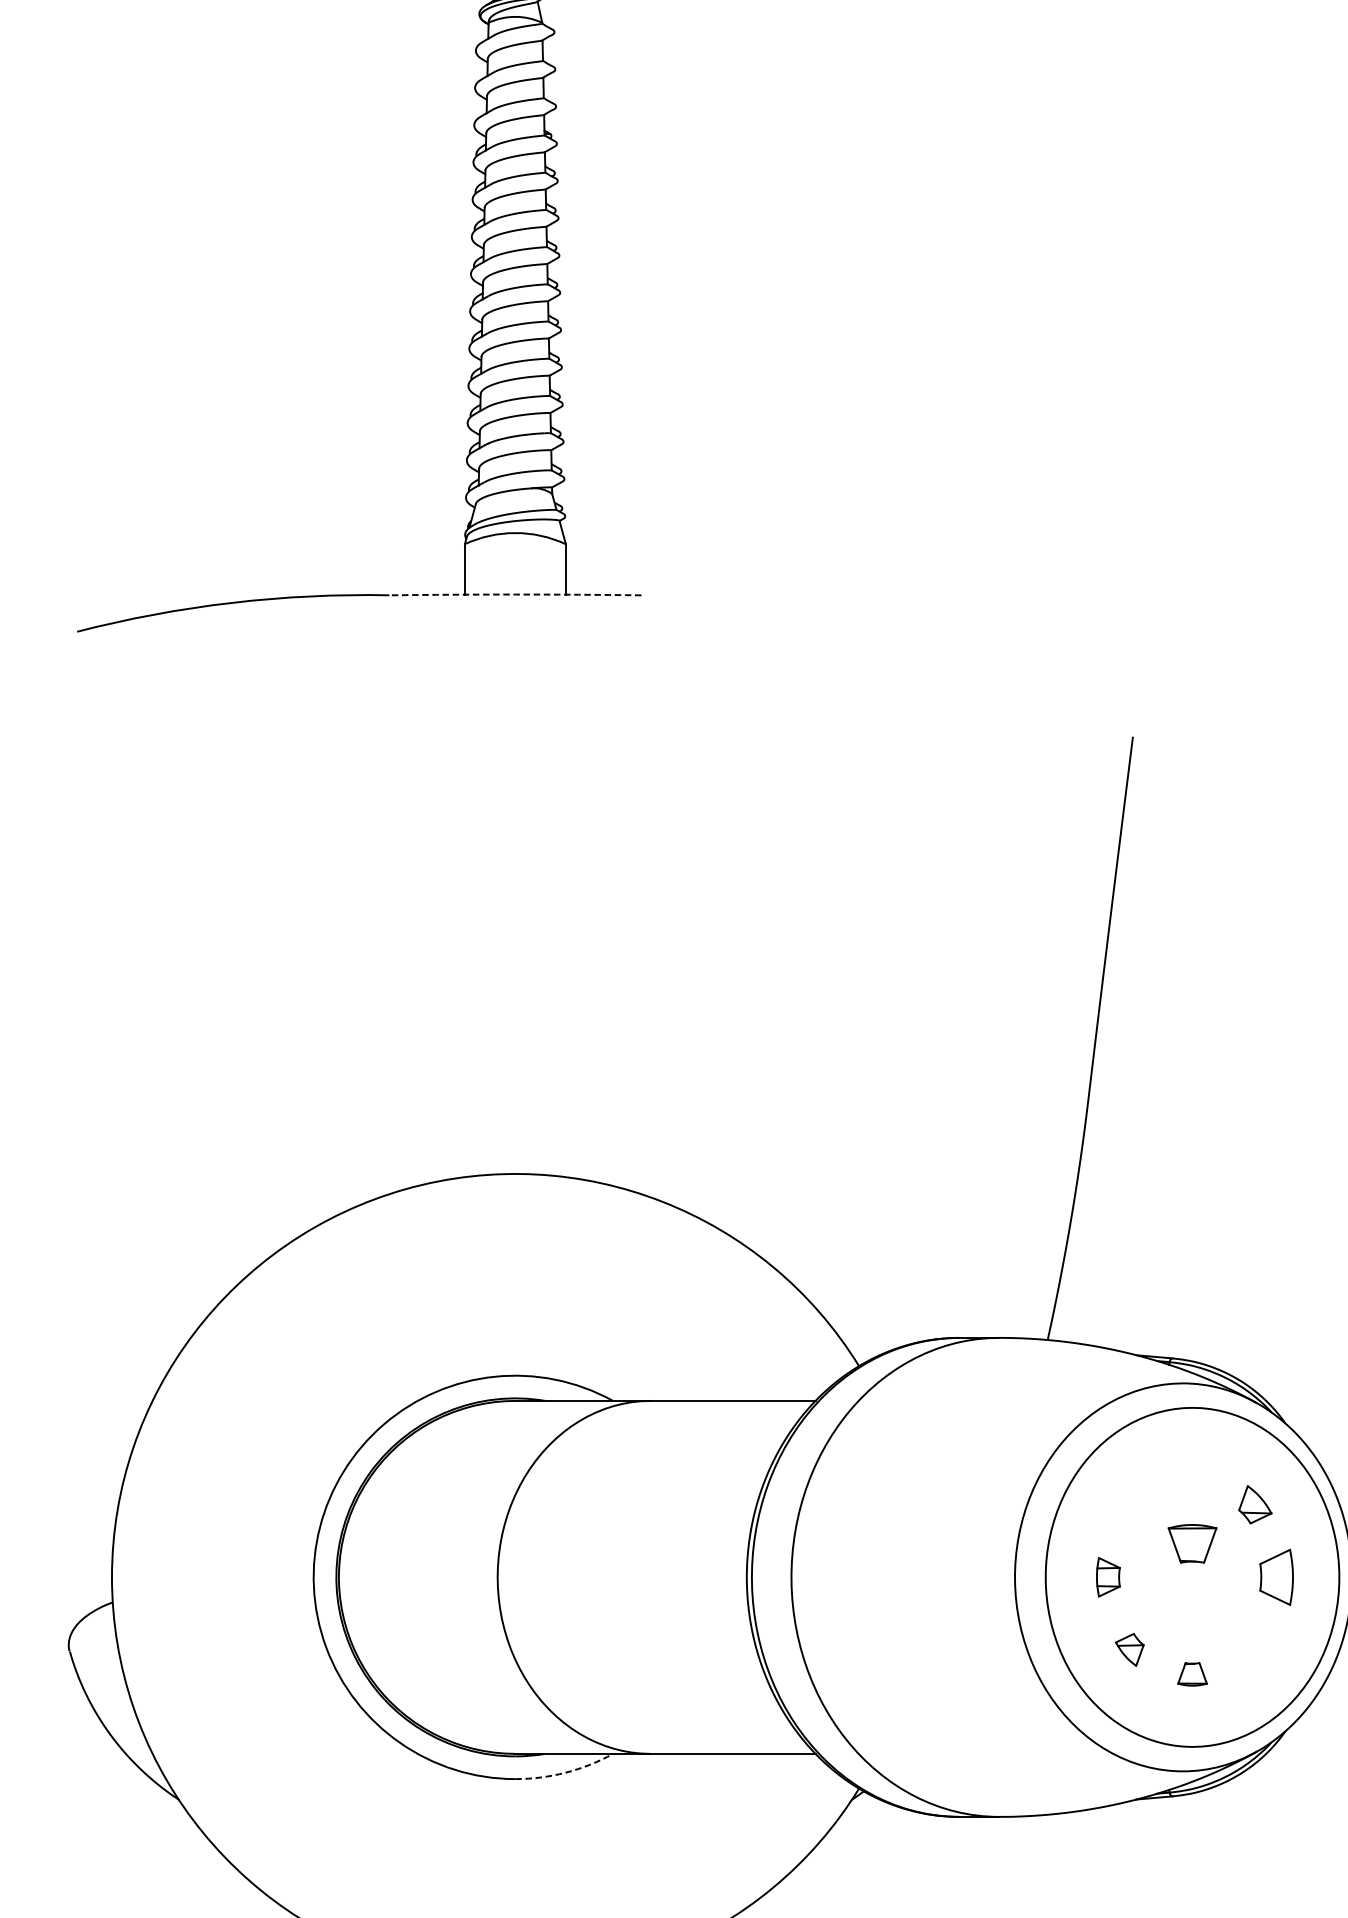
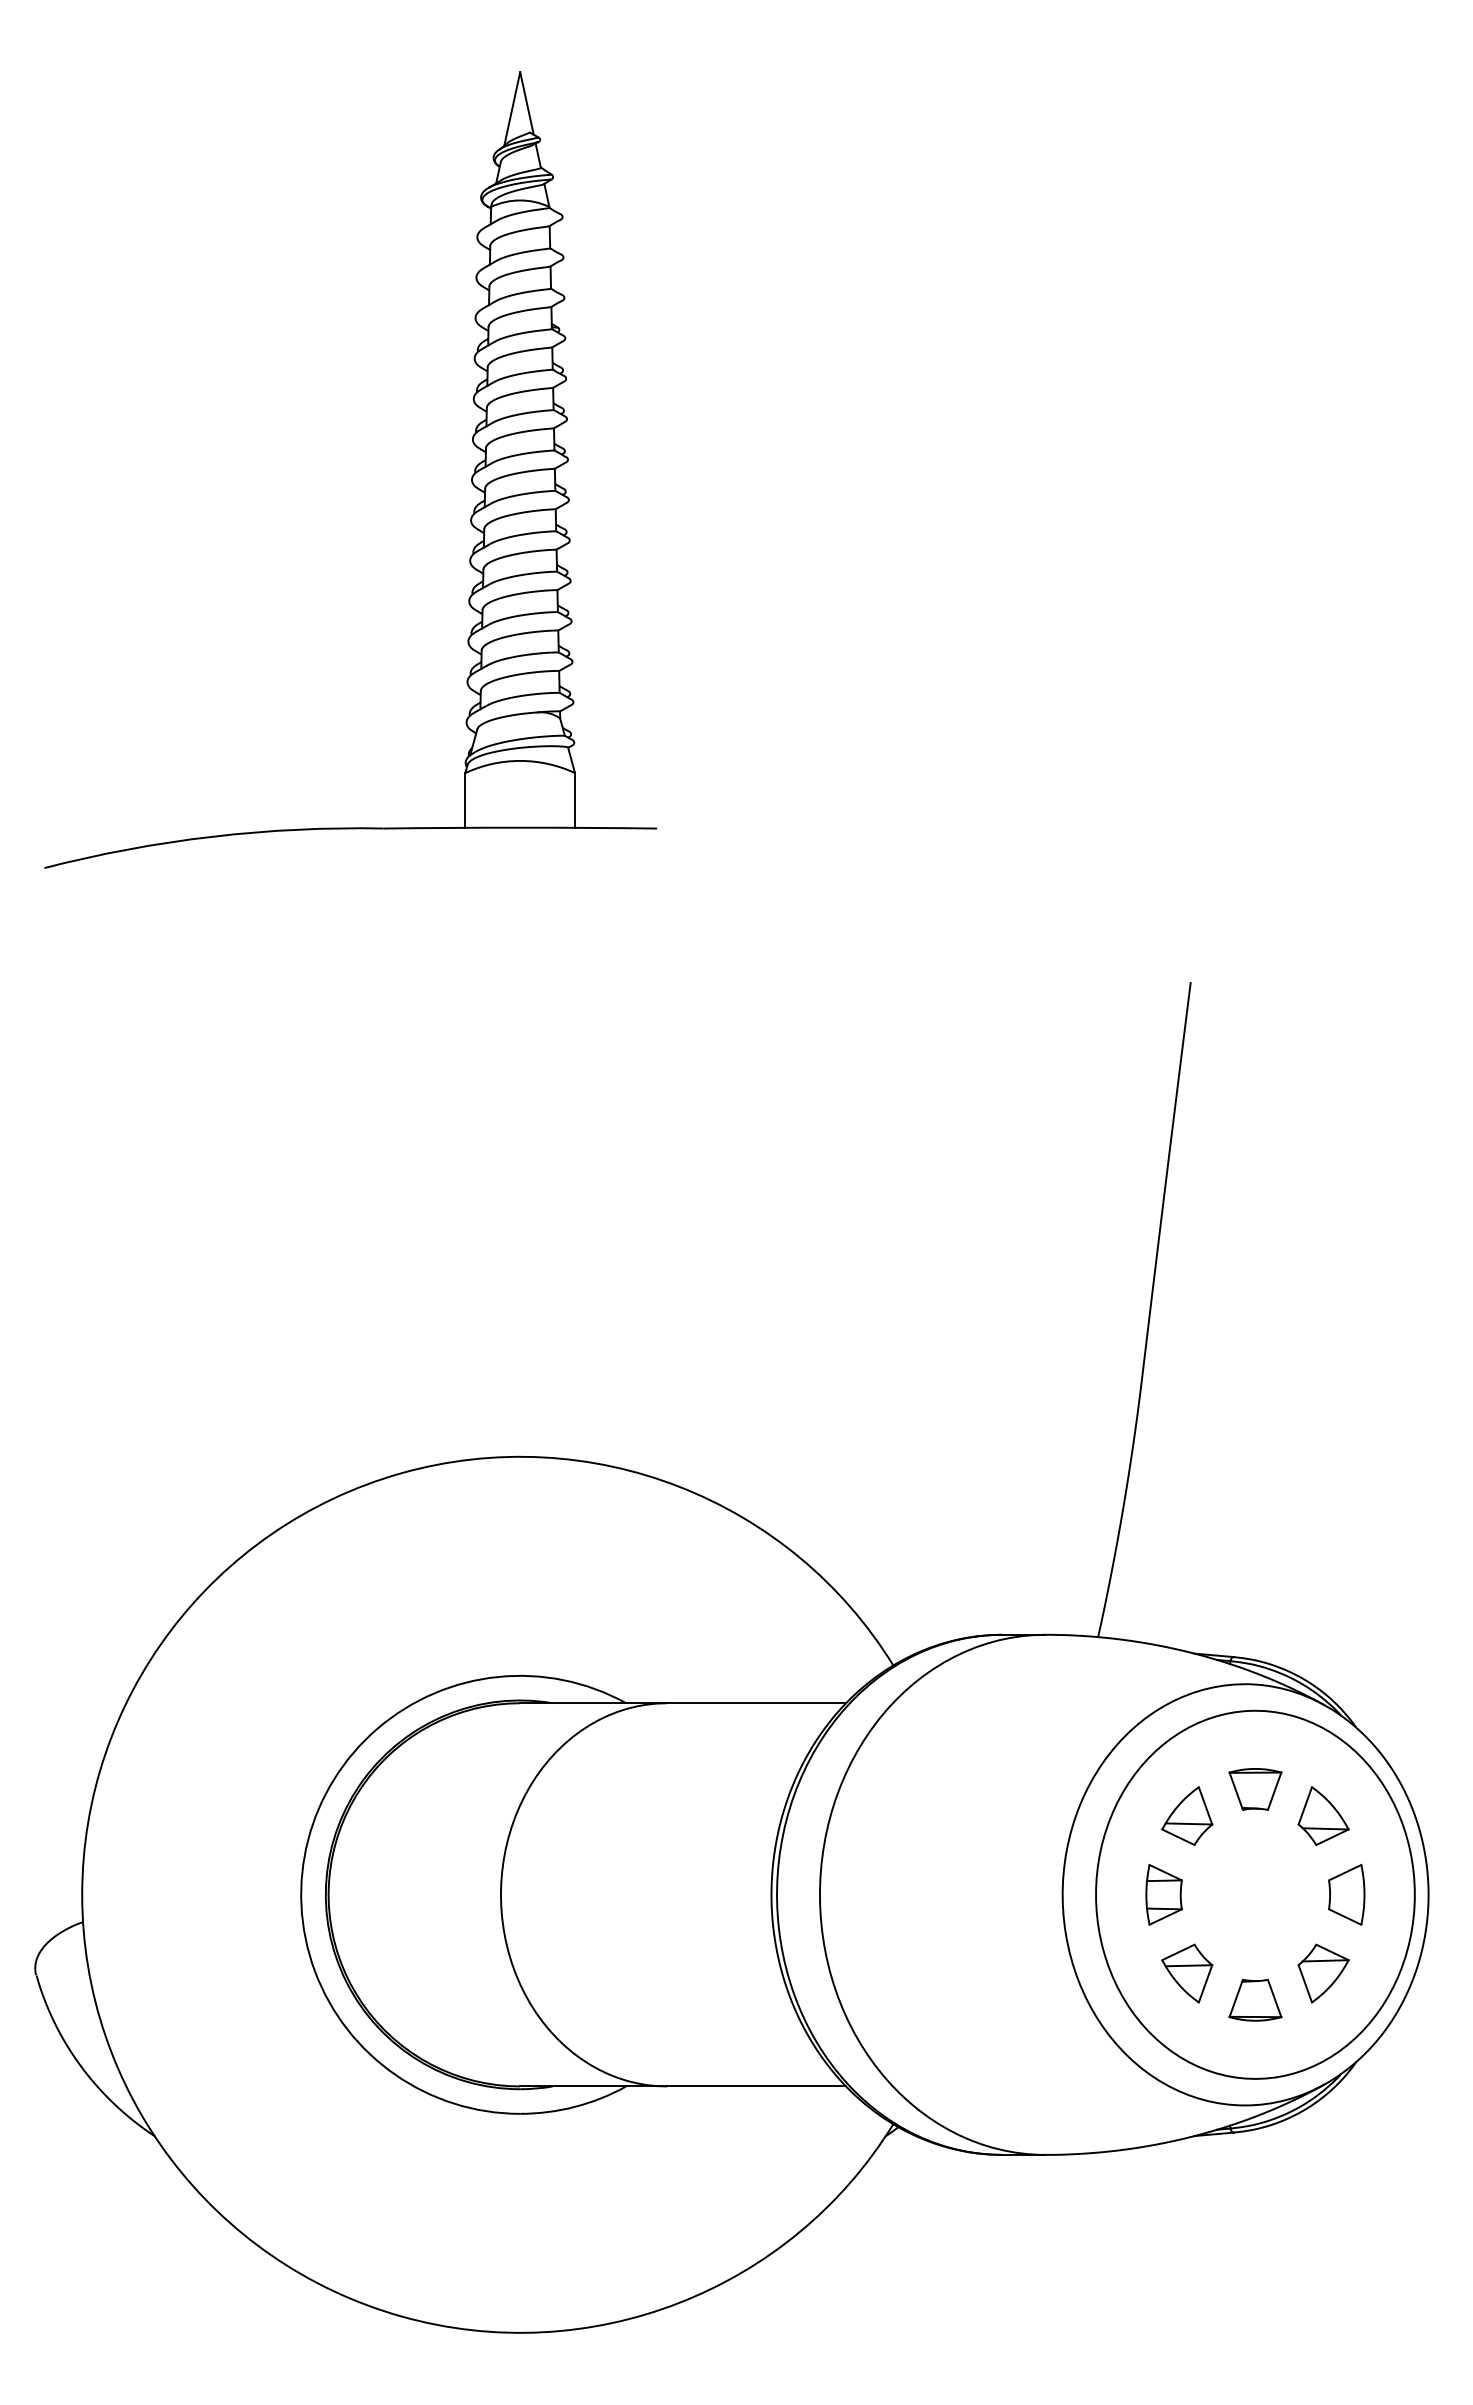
arc: (515, 594) -> (520, 827), dashed -> solid
part: (1129, 1504) -> (1187, 1815), added
part: (1255, 1504) -> (1323, 1815), size x1.43
part: (1192, 1543) -> (1255, 1789), moved
part: (1107, 1577) -> (1163, 1894), size x1.43
part: (1129, 1649) -> (1187, 1973), size x1.67
part: (1255, 1649) -> (1323, 1973), added
part: (1192, 1673) -> (1255, 1999), size x1.67
arc: (565, 1772) -> (574, 2106), dashed -> solid

